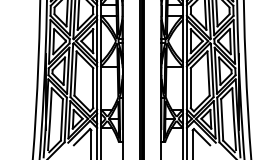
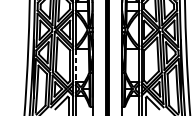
line: (101, 88) -> (76, 65), solid -> dashed

